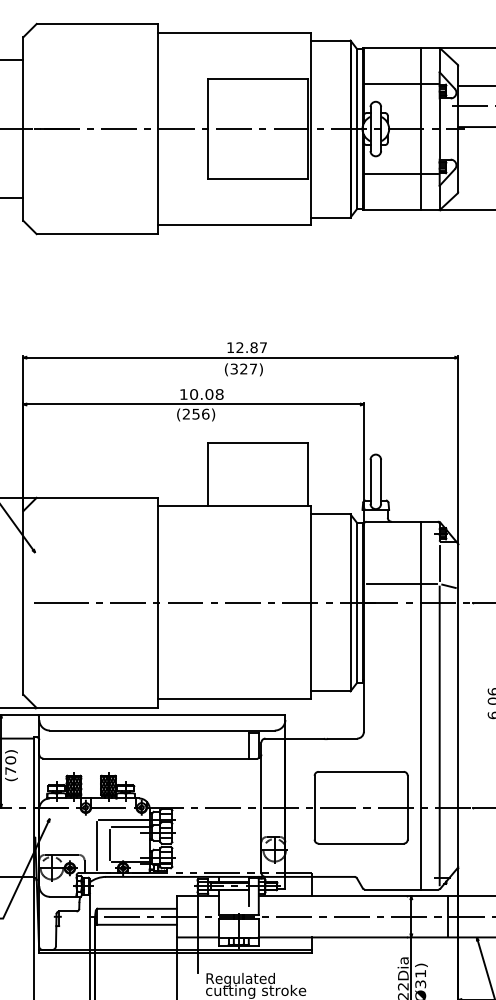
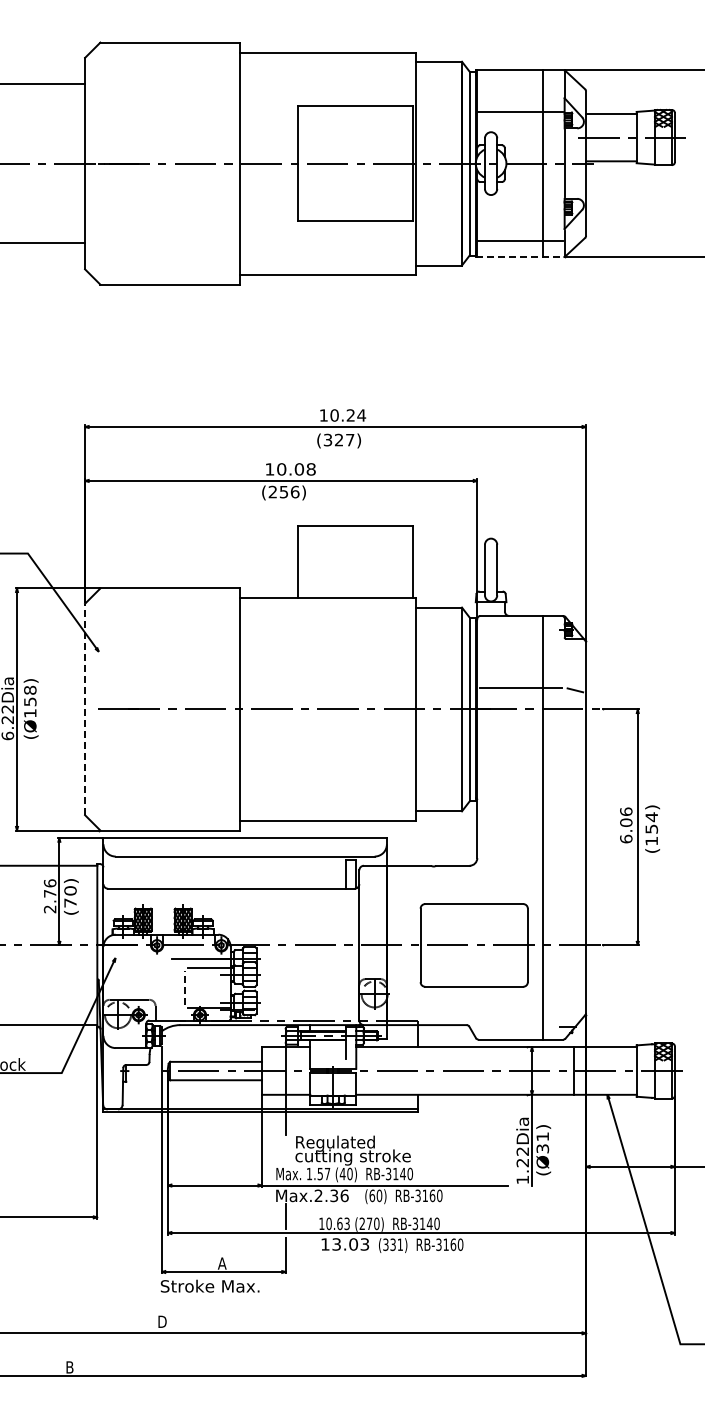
line: (401, 174) -> (520, 240), moved
line: (400, 210) -> (519, 257), solid -> dashed
text: (252, 347) -> (348, 415), 12.87 -> 10.24
line: (439, 562) -> (564, 663), removed
line: (23, 602) -> (85, 709), solid -> dashed
line: (439, 735) -> (564, 862), removed
line: (109, 844) -> (184, 987), solid -> dashed
line: (96, 845) -> (169, 989), removed

